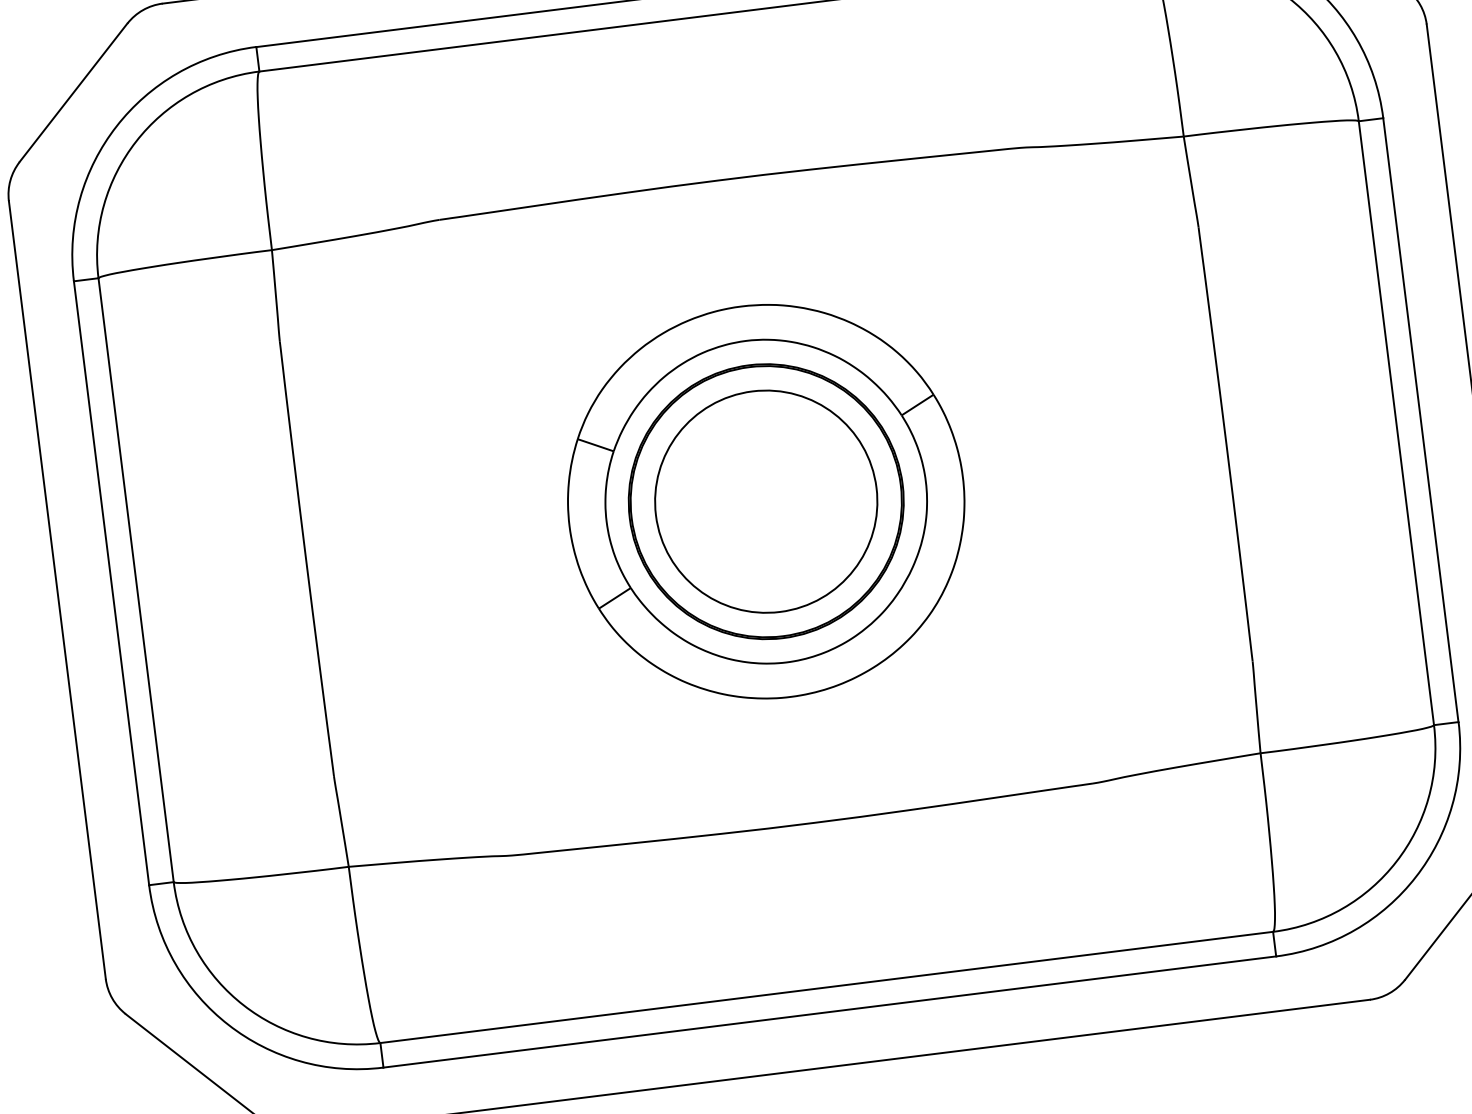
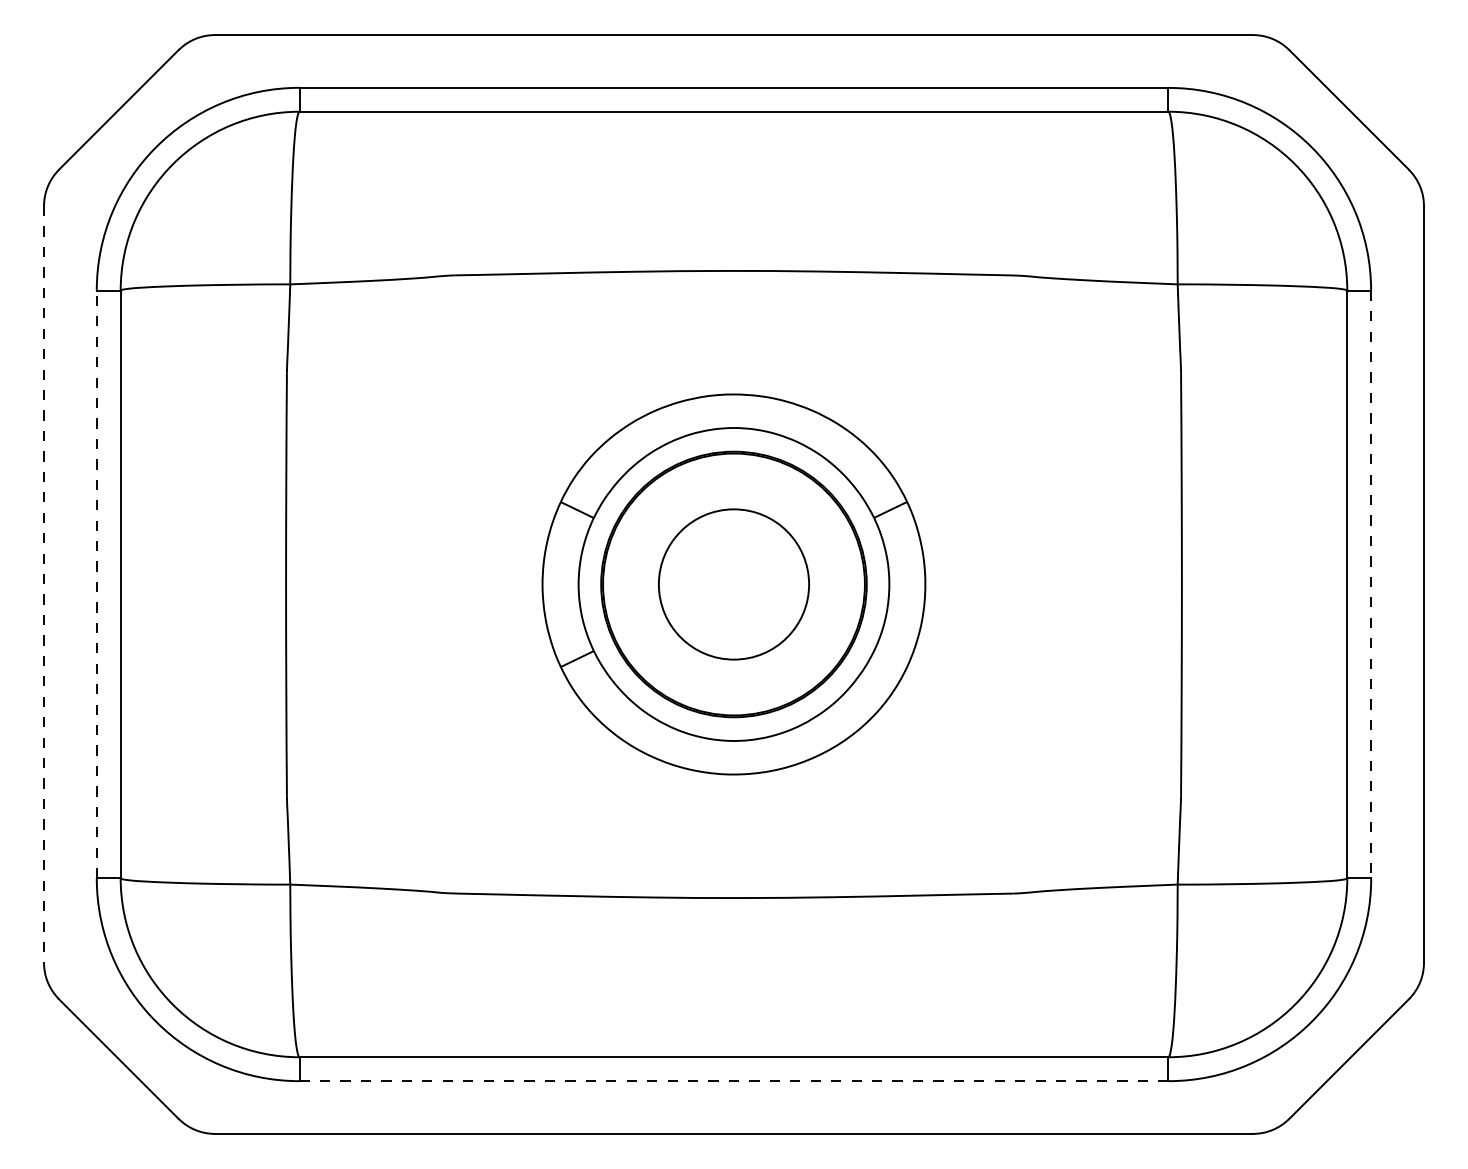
line: (1421, 420) -> (1371, 584), solid -> dashed
circle: (765, 501) -> (733, 584), size x0.7
line: (111, 583) -> (96, 584), solid -> dashed
line: (57, 589) -> (44, 584), solid -> dashed
line: (829, 1012) -> (733, 1081), solid -> dashed

